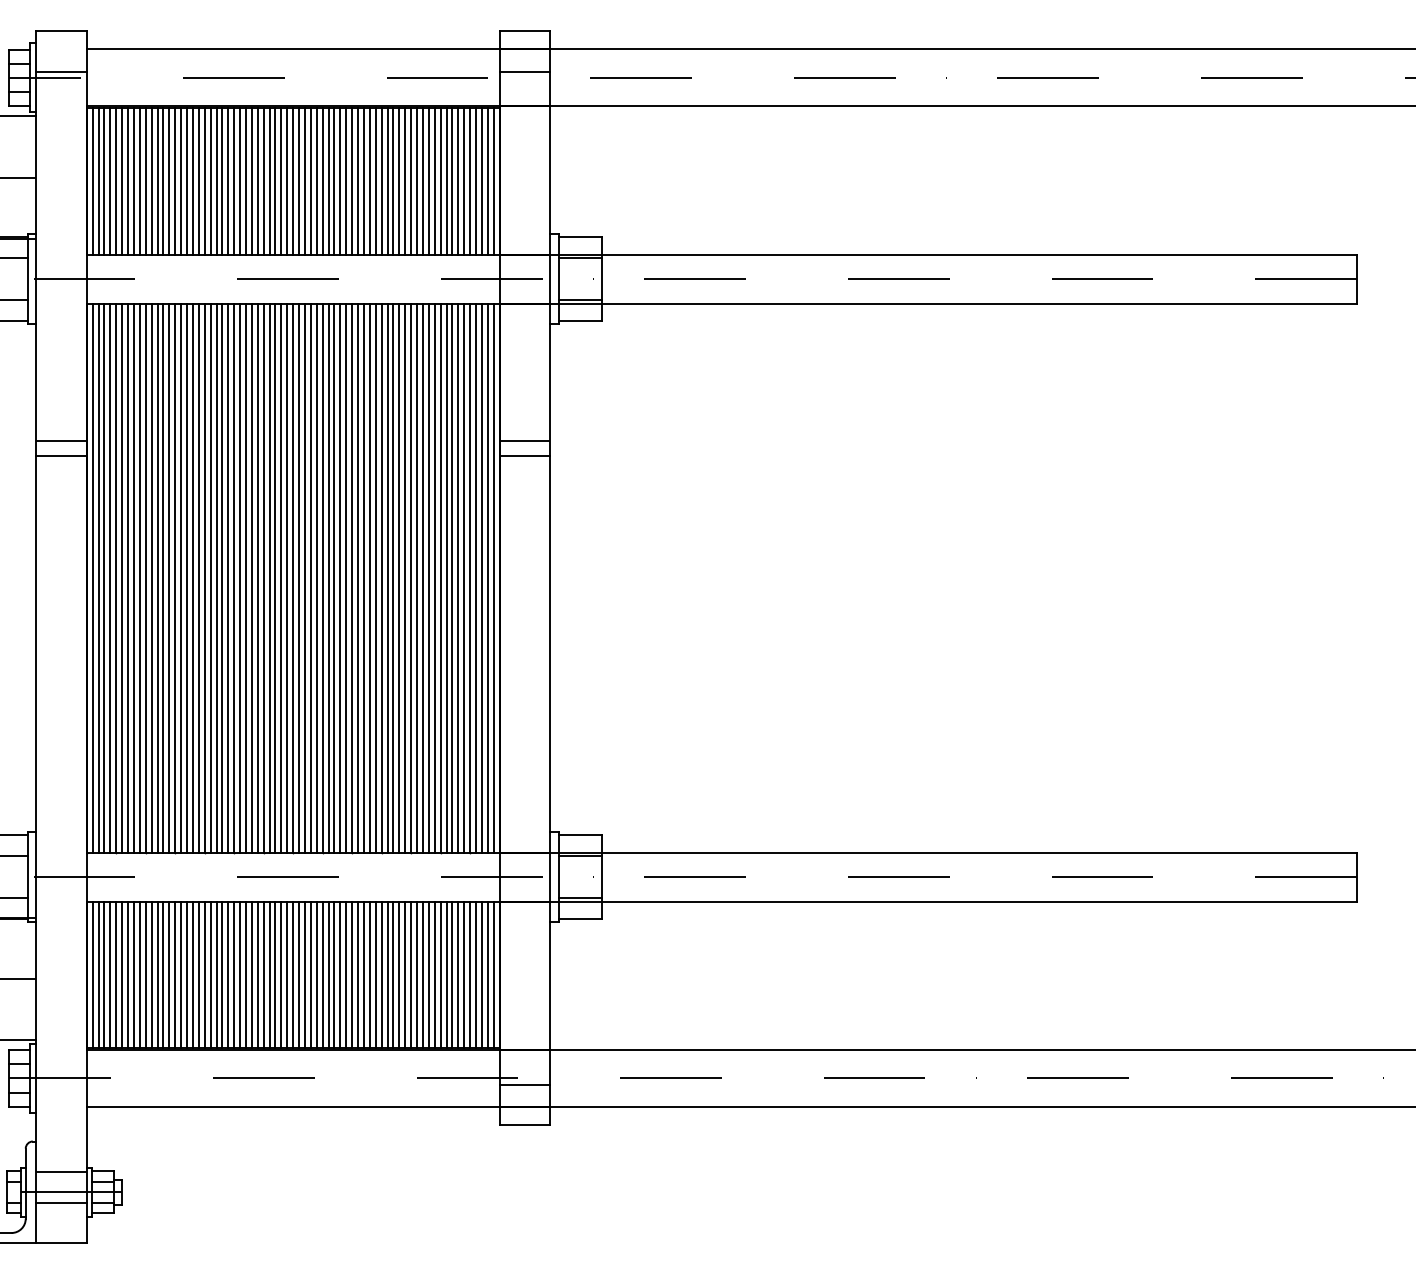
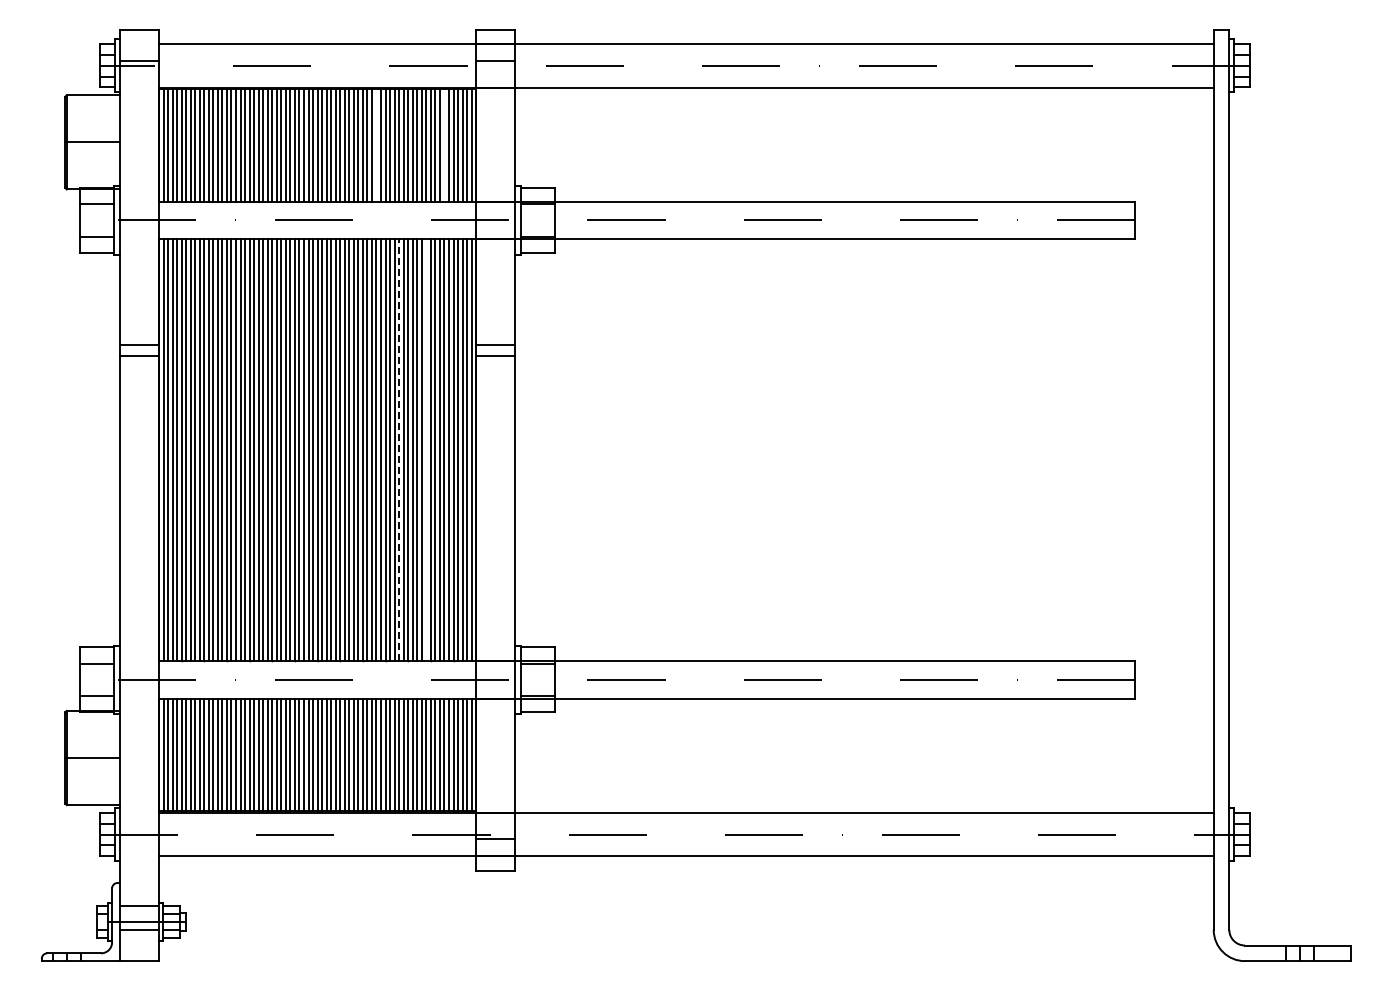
line: (369, 181) -> (376, 145), removed
line: (458, 181) -> (444, 145), removed
line: (399, 578) -> (399, 450), solid -> dashed
line: (434, 578) -> (426, 450), removed

